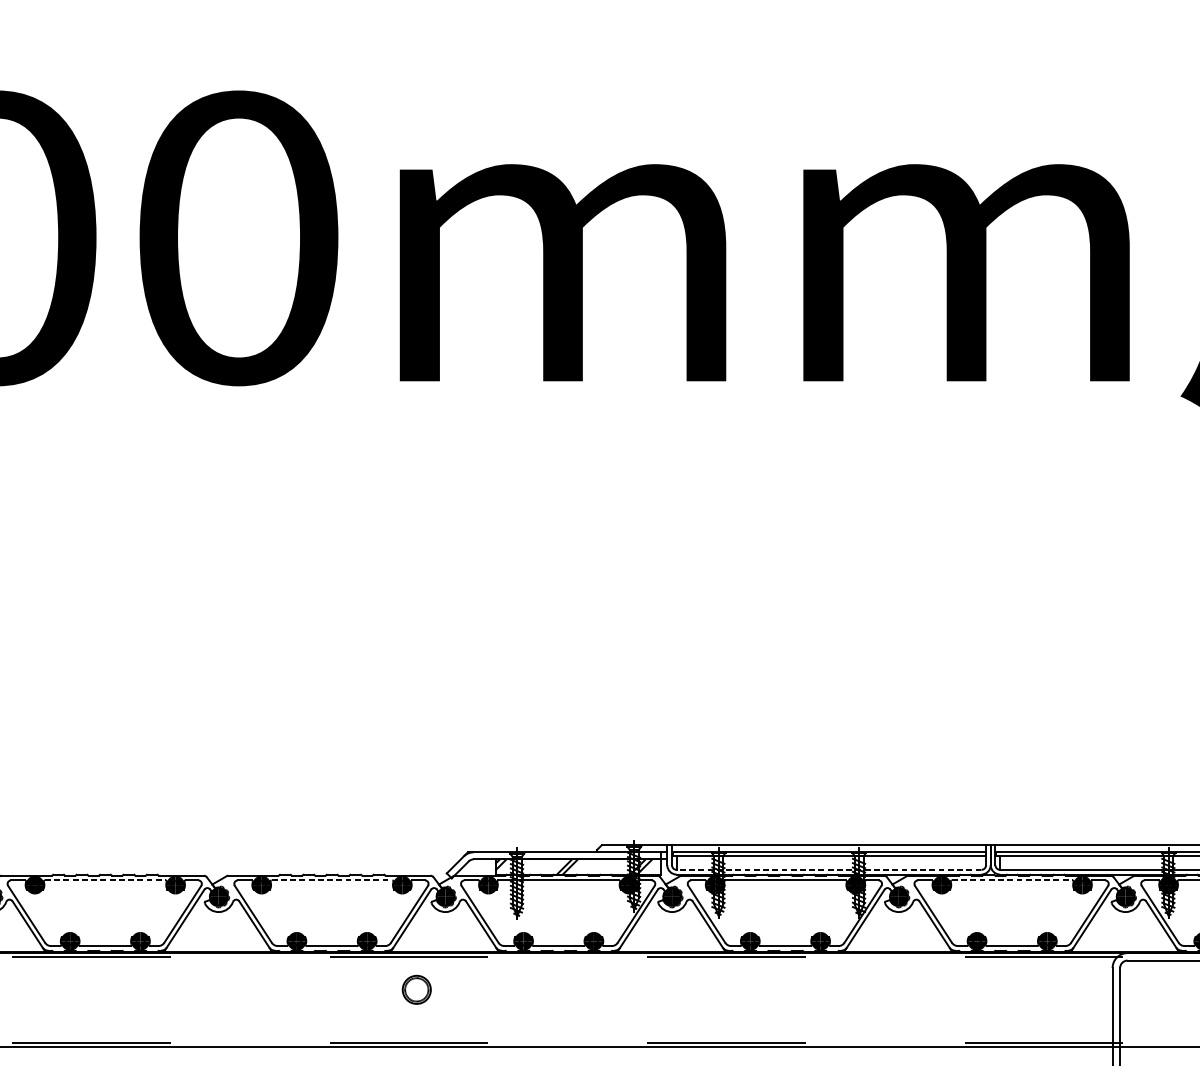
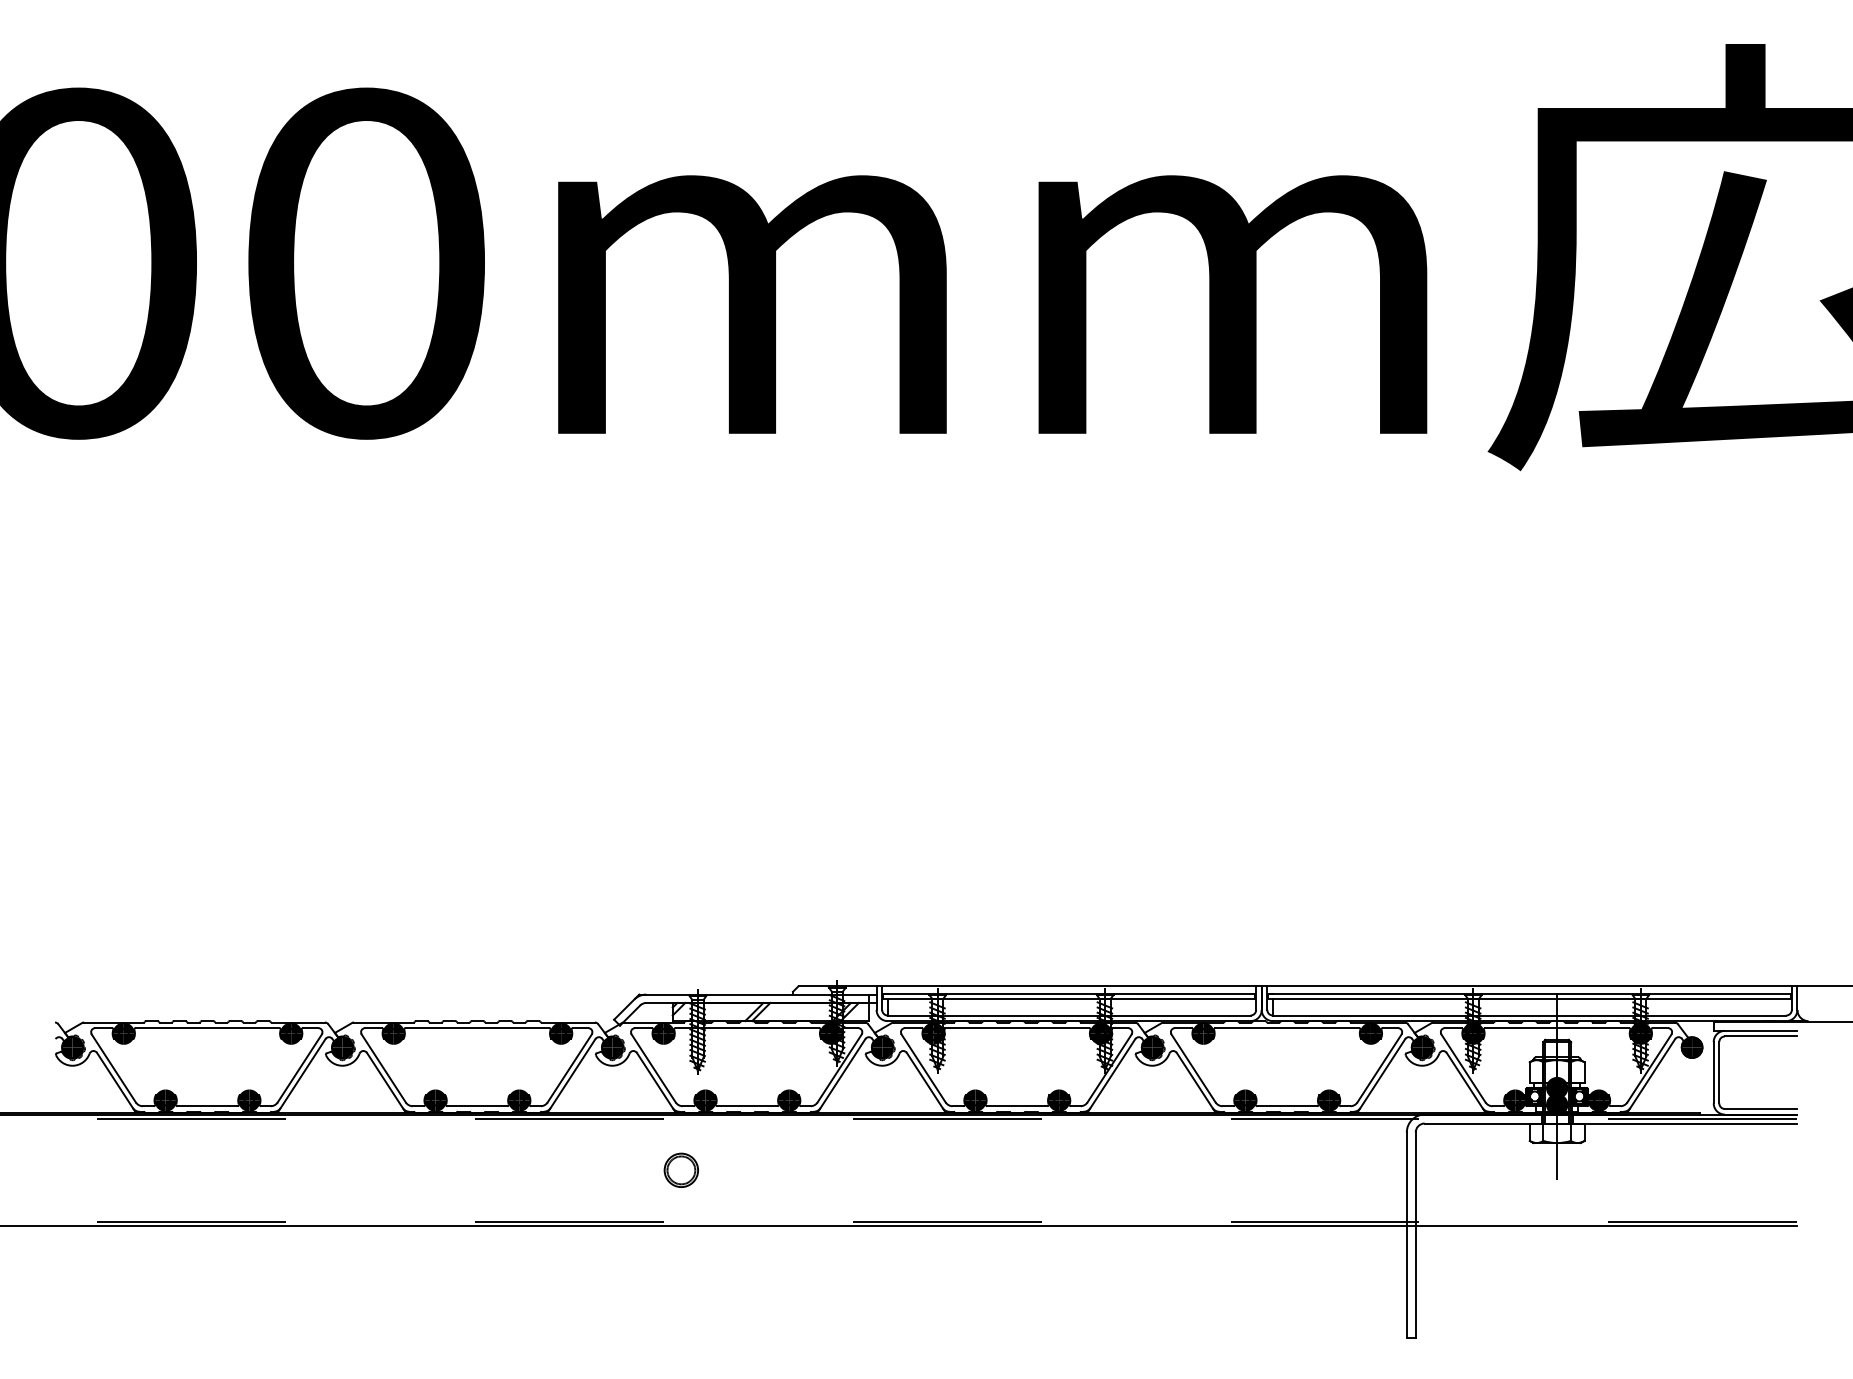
line: (828, 869) -> (1068, 1015), dashed -> solid
line: (105, 880) -> (207, 1028), dashed -> solid
line: (332, 880) -> (477, 1028), dashed -> solid
line: (1012, 880) -> (1287, 1028), dashed -> solid
part: (416, 989) -> (680, 1169), moved

